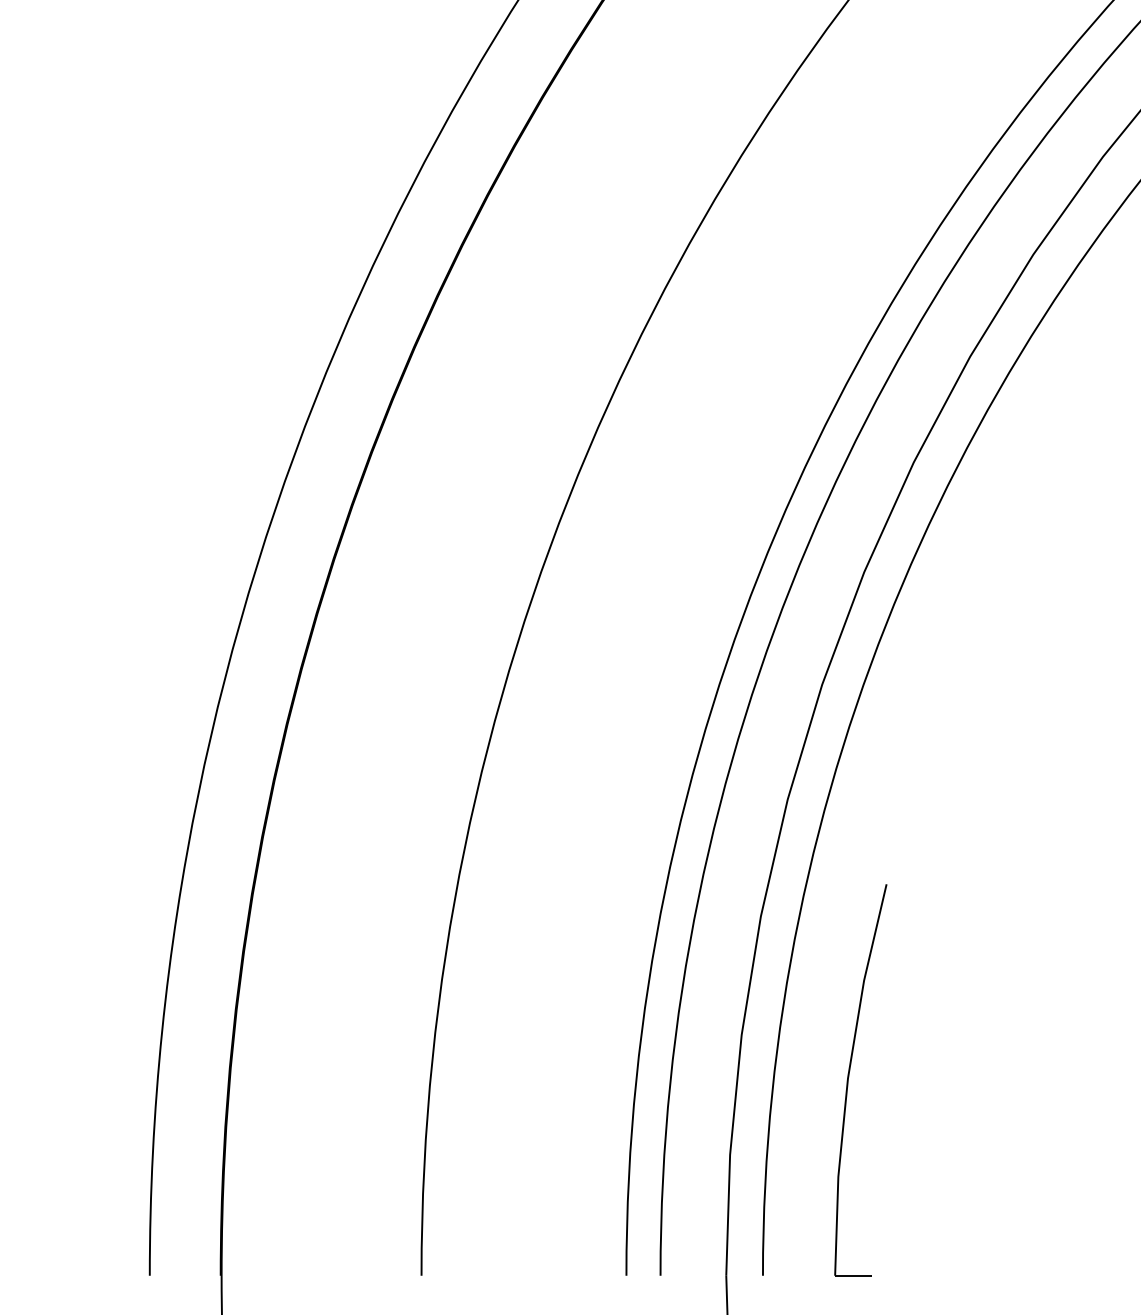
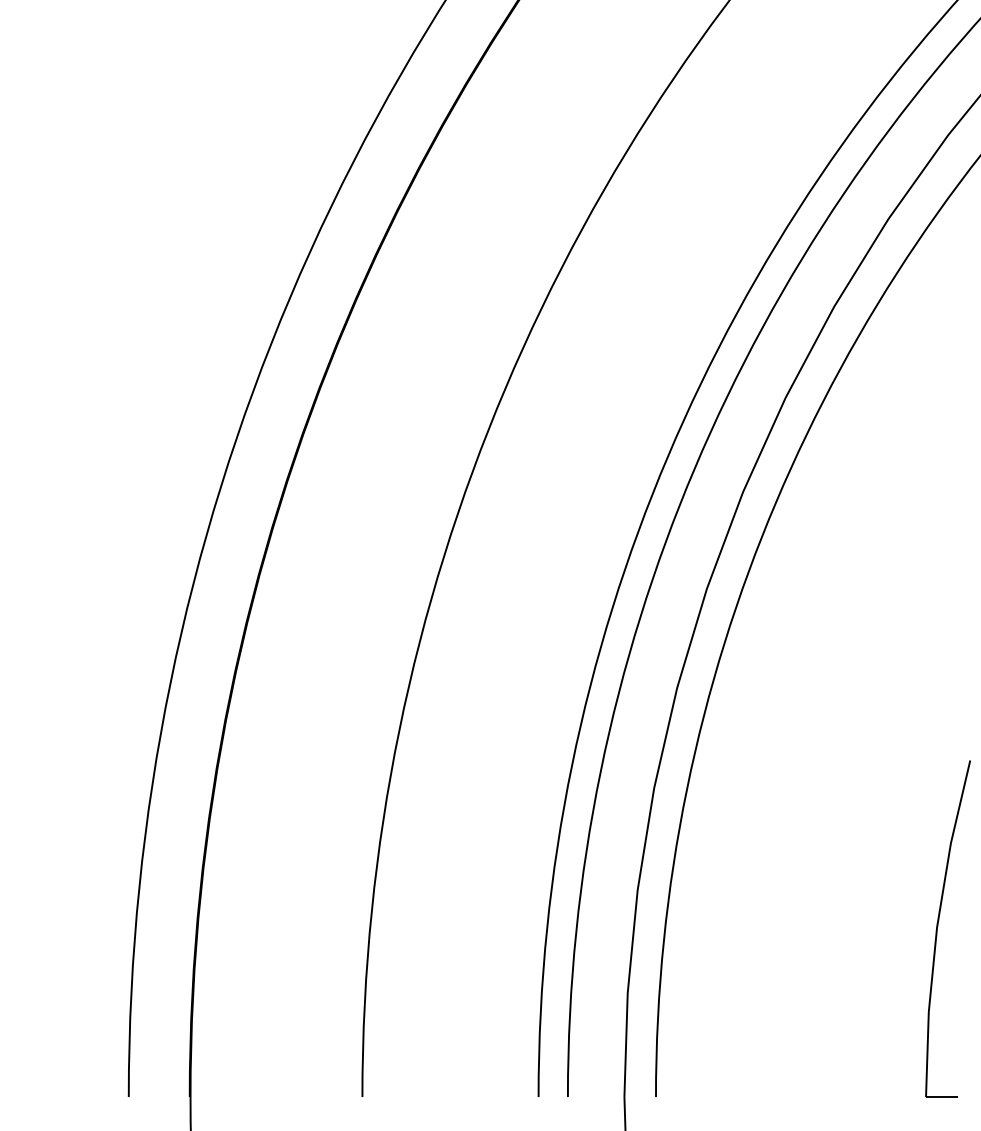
part: (849, 1077) -> (938, 926), moved

